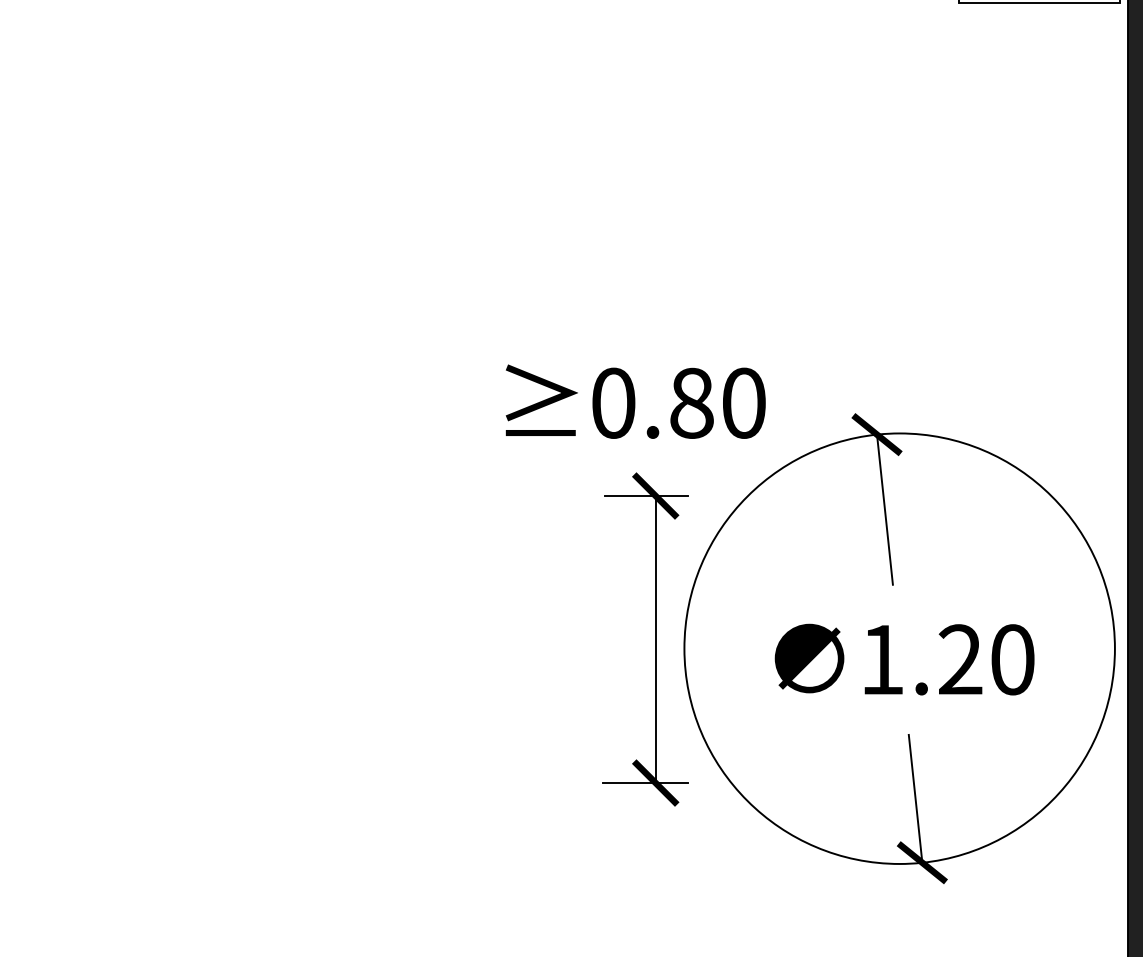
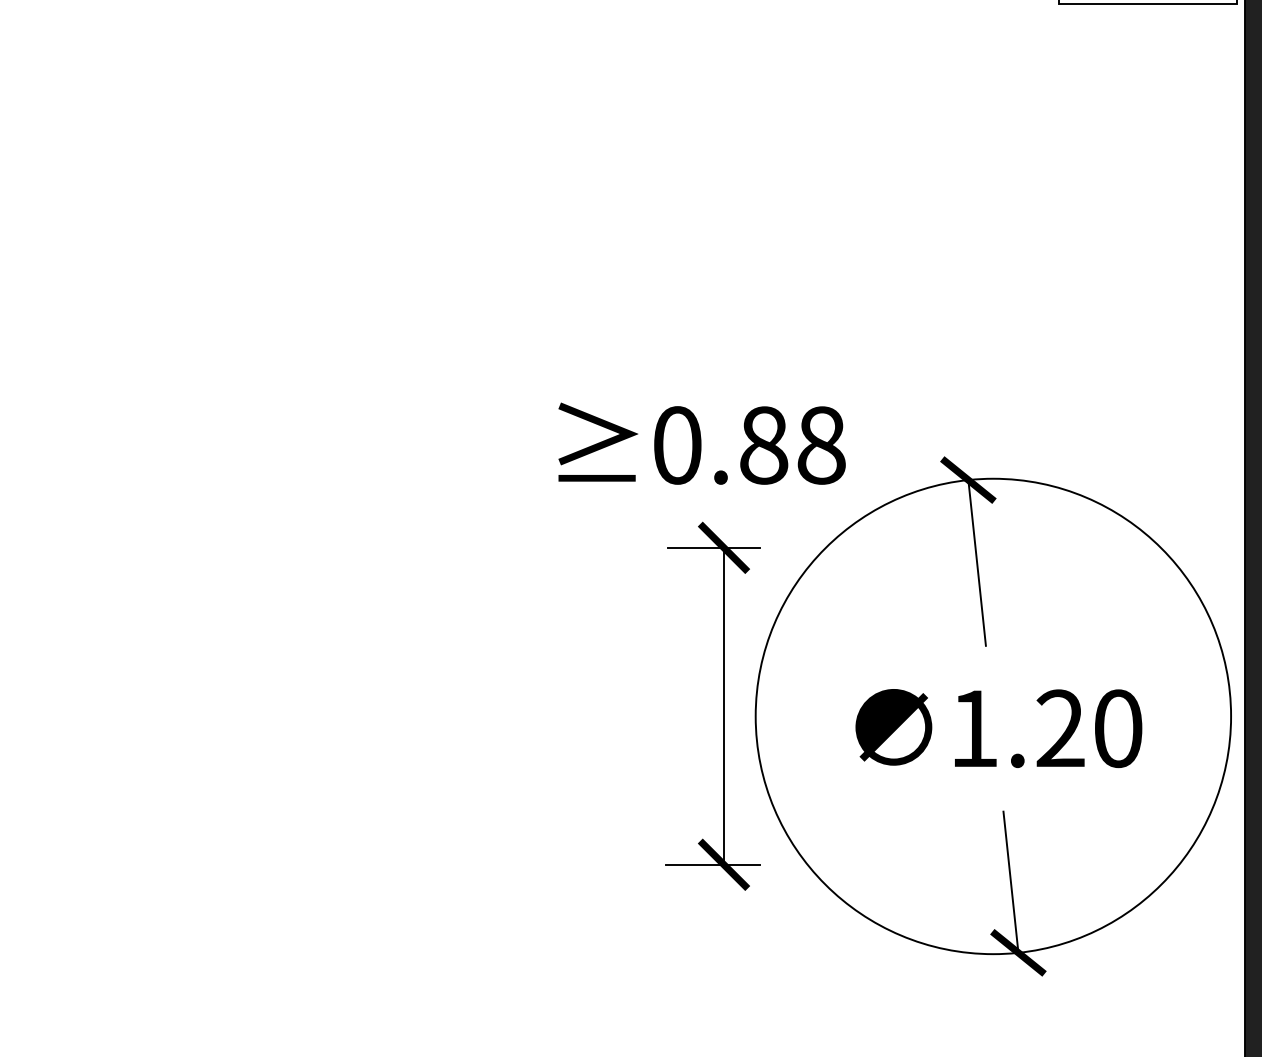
text: (744, 403) -> (821, 445), 0.80 -> 0.88

